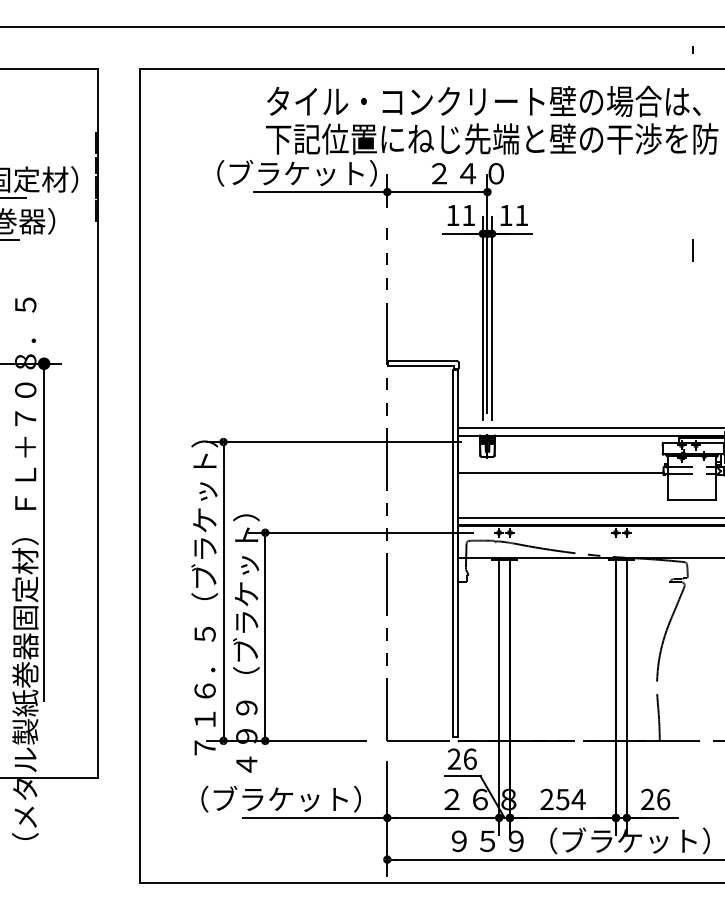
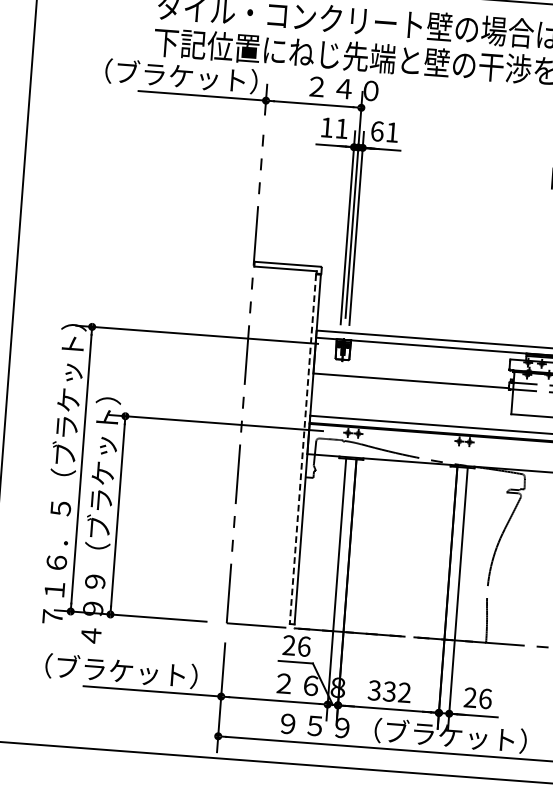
text: (505, 215) -> (376, 131), 11 -> 61
line: (453, 553) -> (303, 449), solid -> dashed
text: (562, 799) -> (389, 691), 254 -> 332

